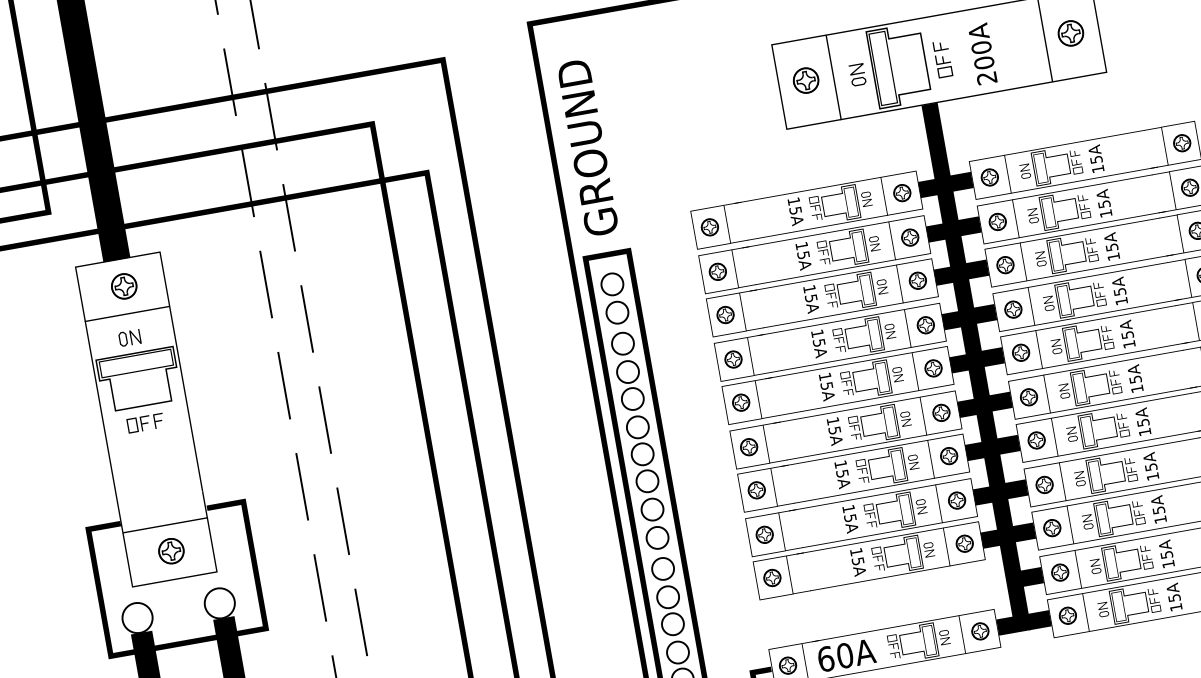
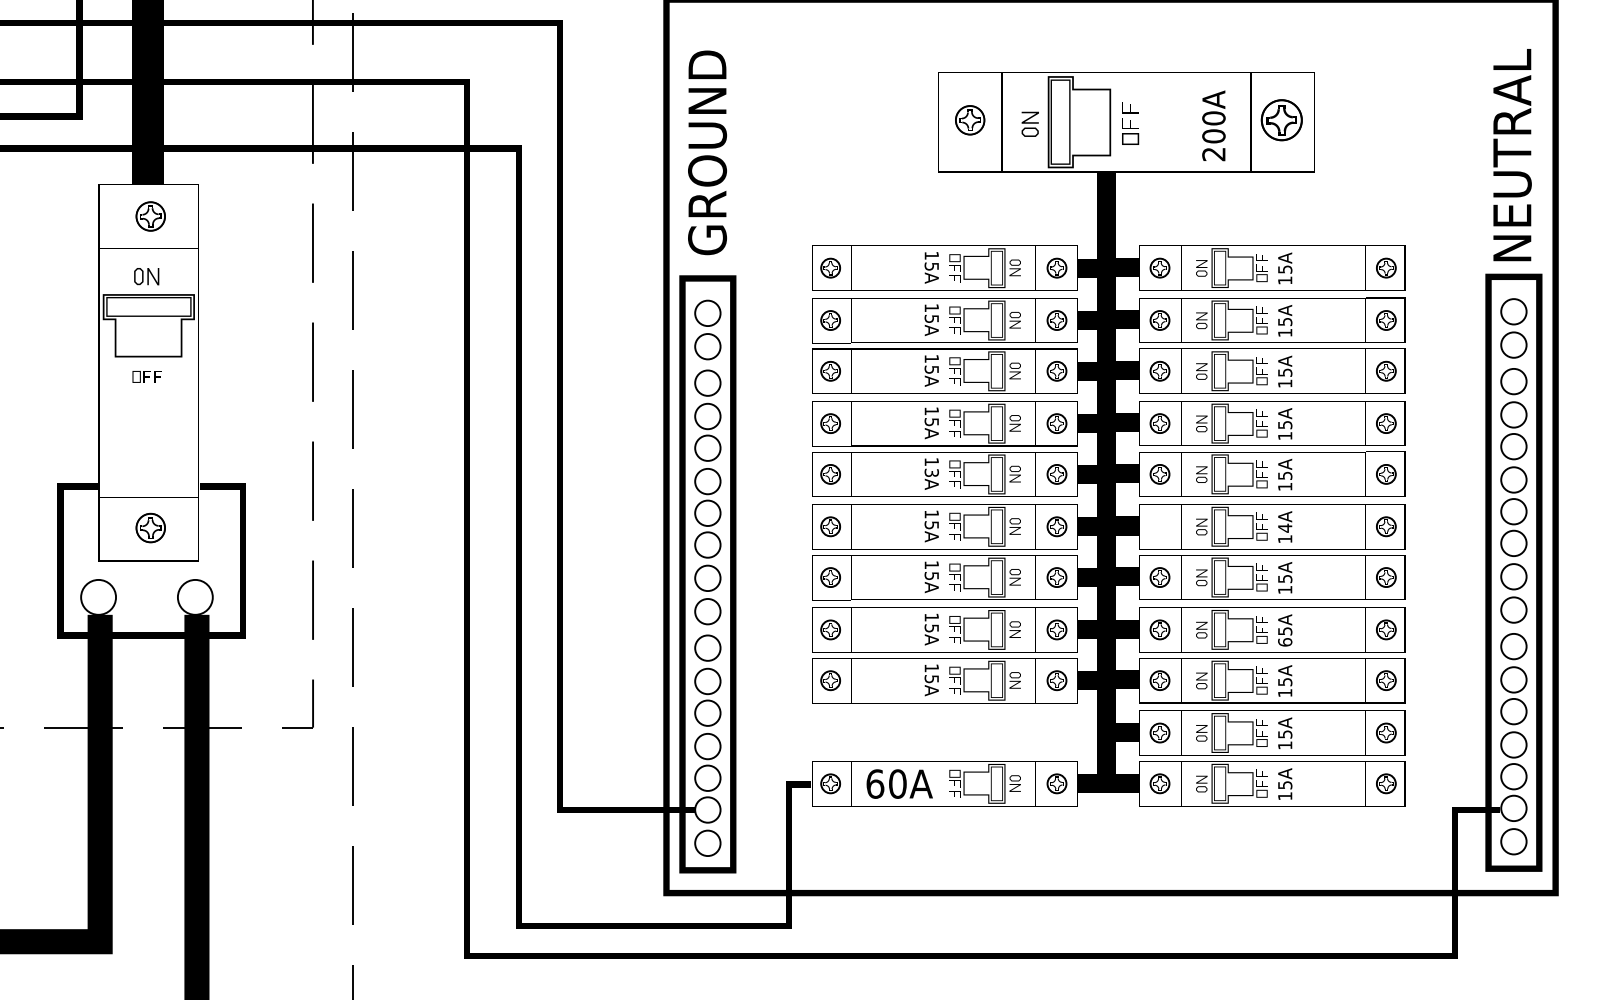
part: (1070, 33) -> (1281, 120), size x1.4
text: (982, 53) -> (1213, 125), moved
text: (1135, 378) -> (1285, 527), 15A -> 14A
text: (826, 385) -> (931, 472), 15A -> 13A
part: (1028, 397) -> (1159, 526), removed
part: (145, 422) -> (147, 376), size x0.7
text: (1153, 476) -> (1285, 642), 15A -> 65A

